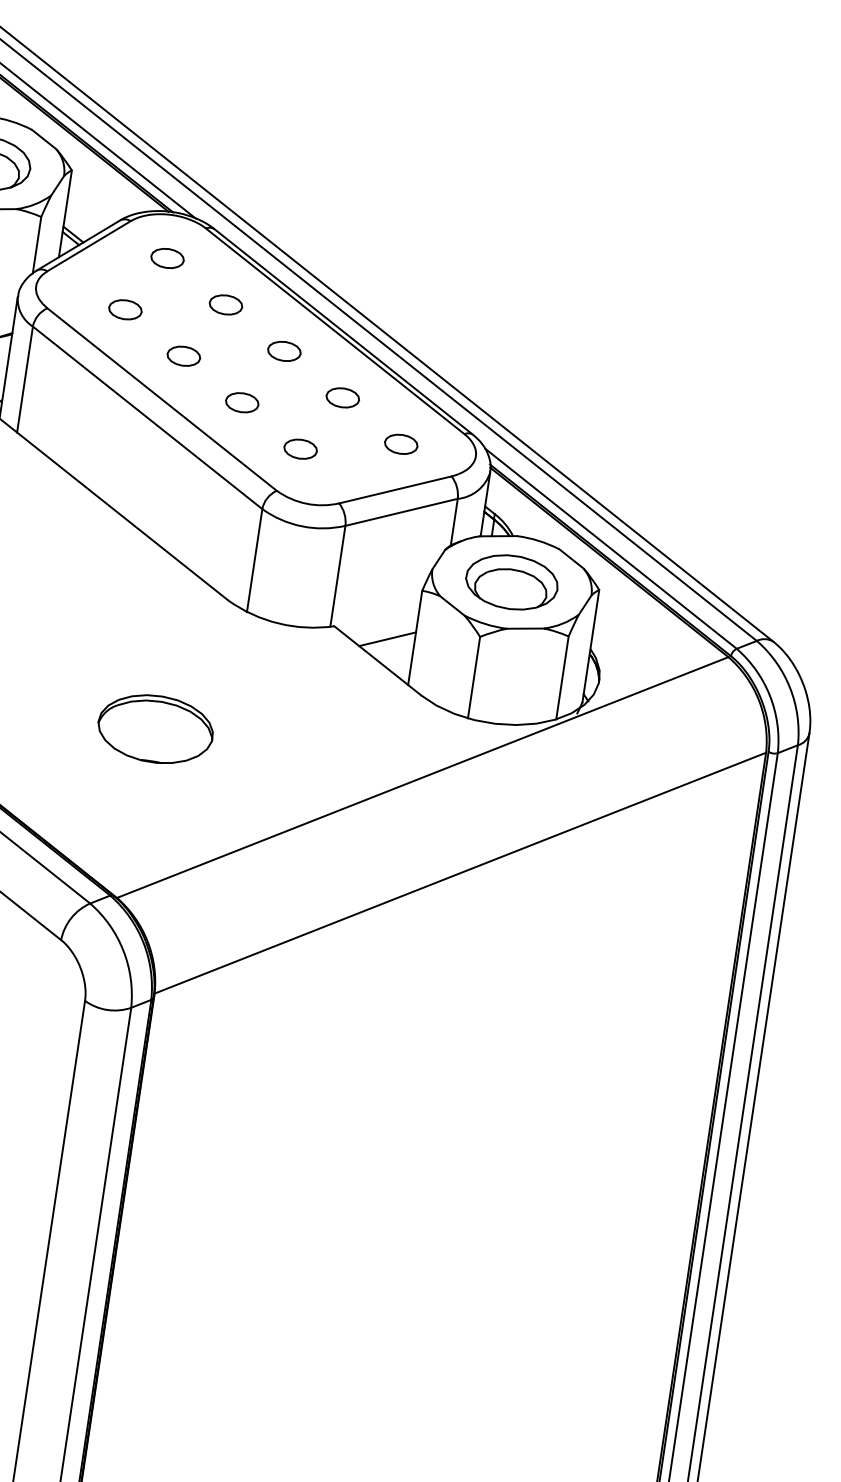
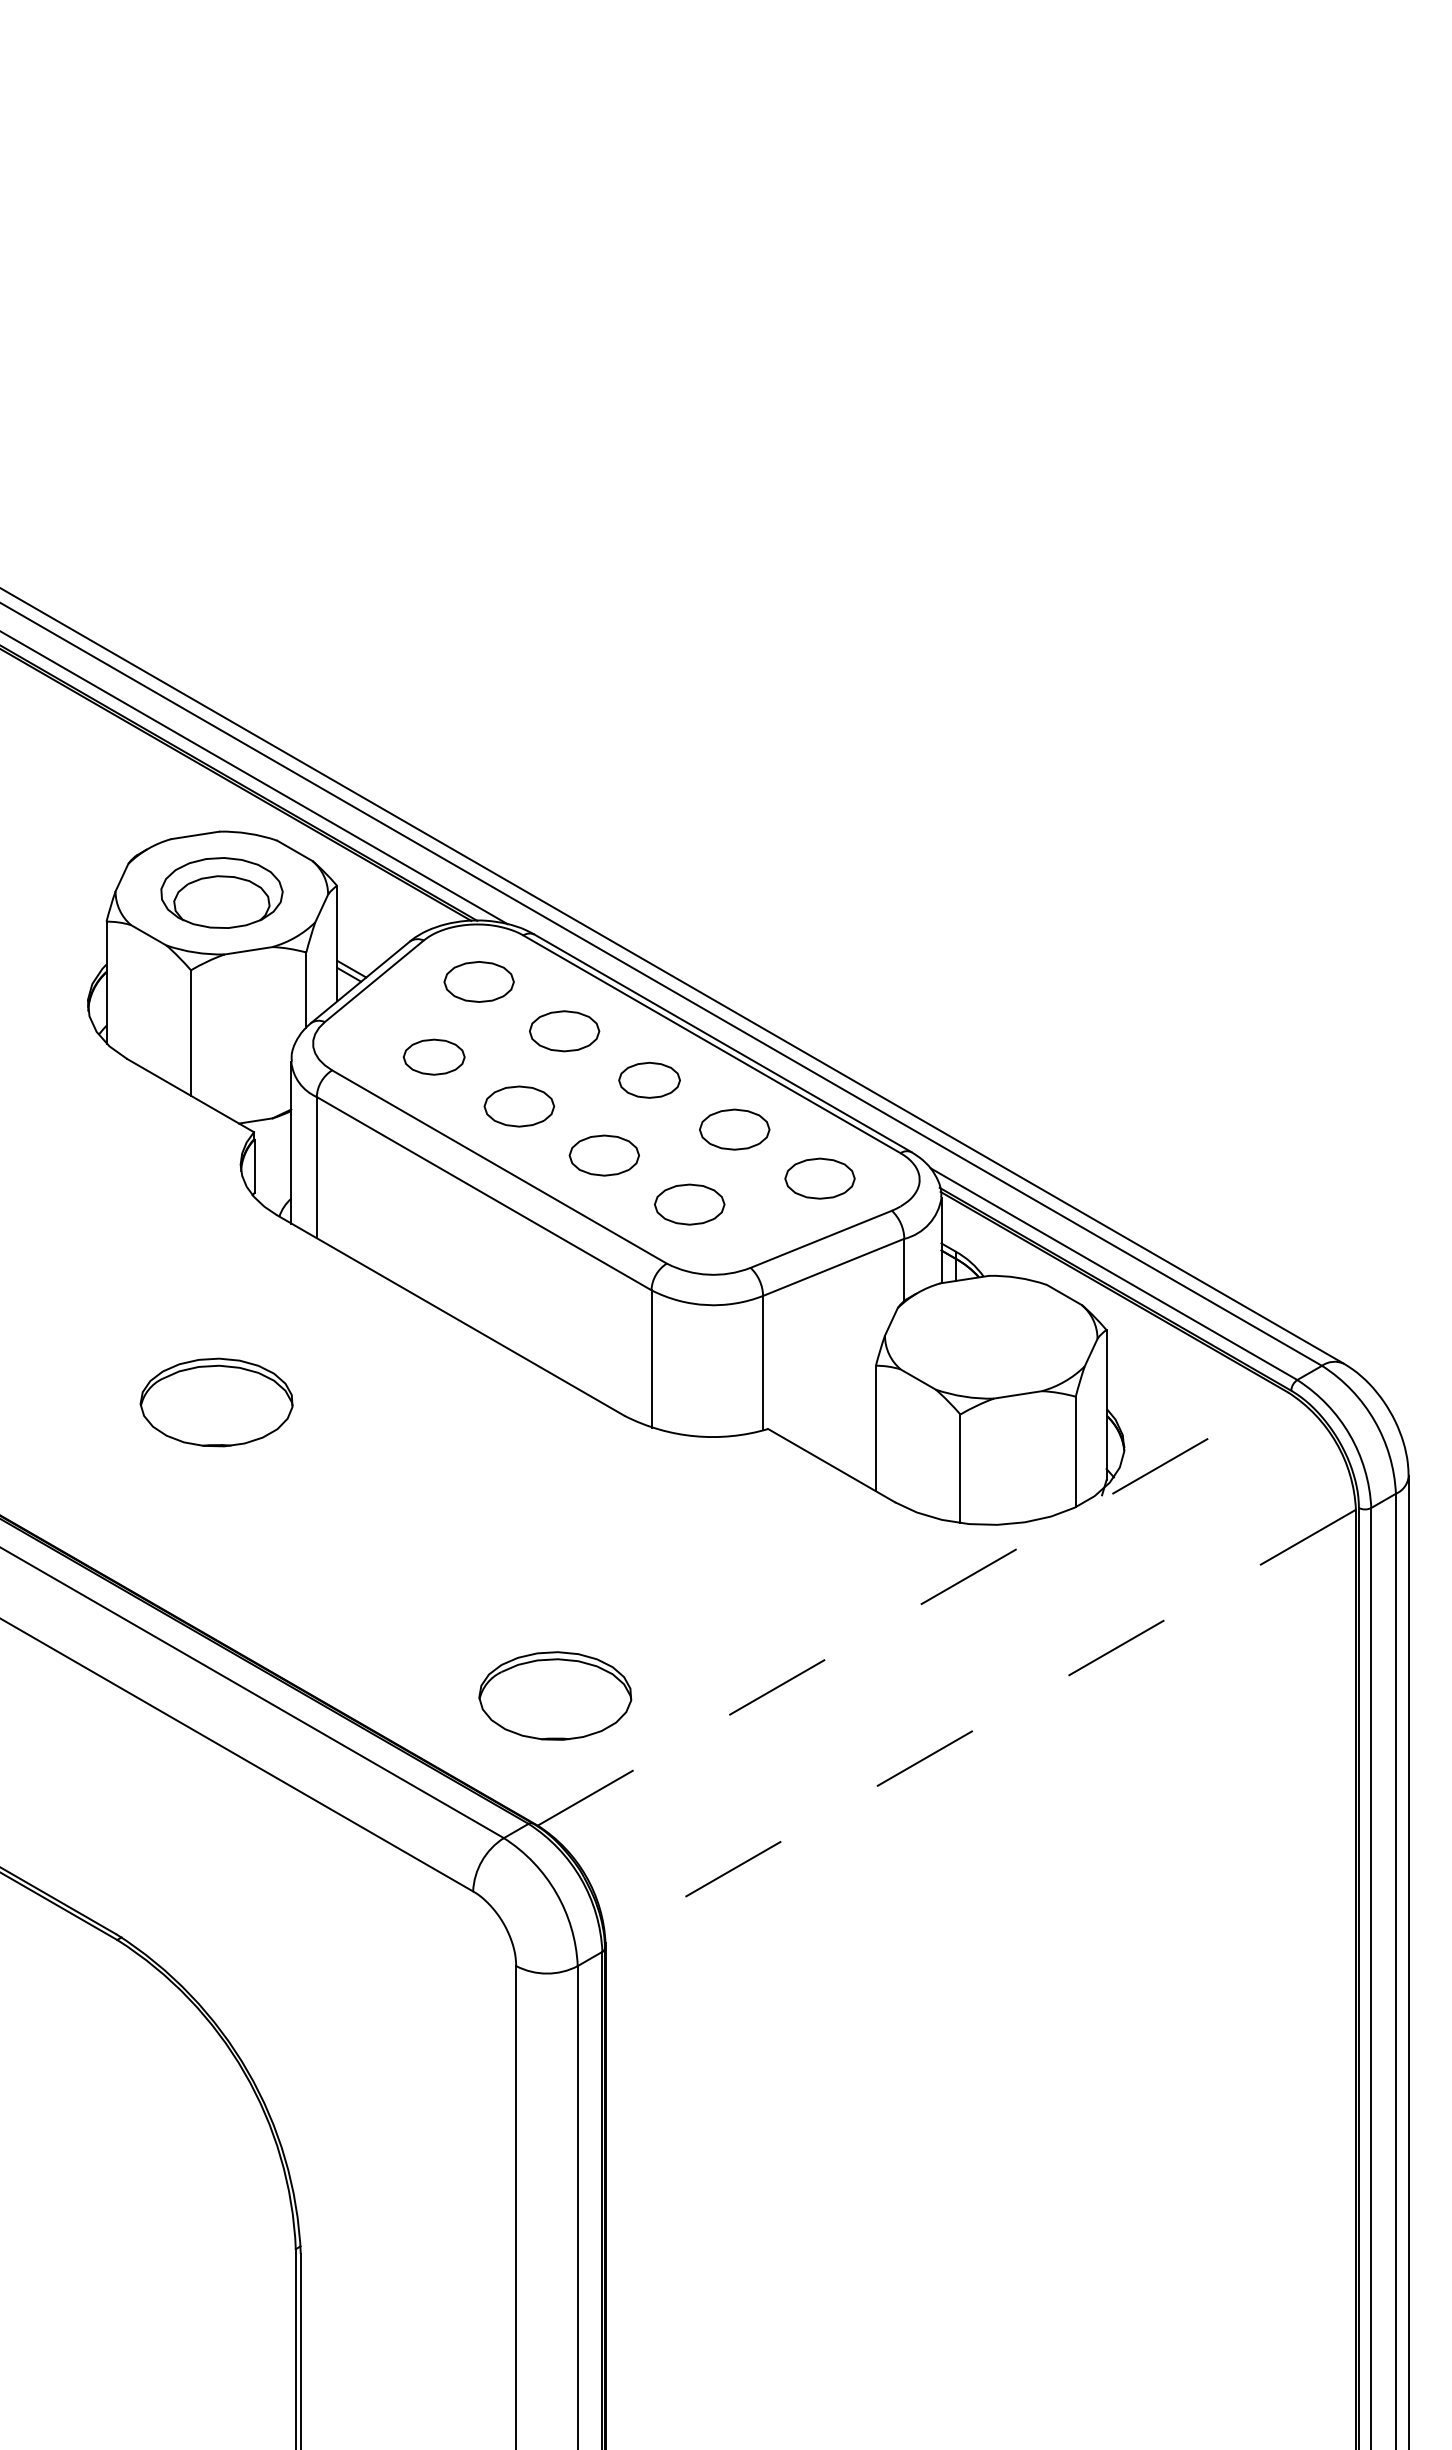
part: (167, 258) -> (478, 981), size x1.6
part: (225, 304) -> (563, 1030), size x1.6
part: (125, 309) -> (433, 1056), size x1.4
part: (284, 351) -> (649, 1080), size x1.4
part: (184, 355) -> (519, 1105), size x1.6
part: (342, 397) -> (734, 1129), size x1.6
part: (242, 402) -> (604, 1155), size x1.6
part: (400, 444) -> (819, 1178), size x1.6
part: (300, 449) -> (689, 1204), size x1.6
part: (512, 582) -> (991, 1337), removed
line: (387, 639) -> (839, 1435), removed
part: (155, 728) -> (555, 1695), moved
line: (423, 777) -> (913, 1608), solid -> dashed
line: (460, 873) -> (980, 1726), solid -> dashed

